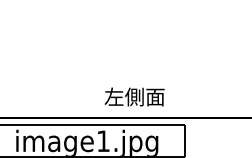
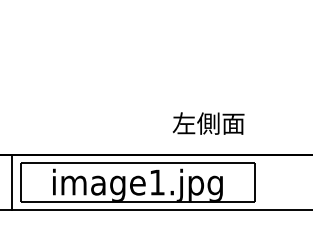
text: (134, 96) -> (208, 123), moved

